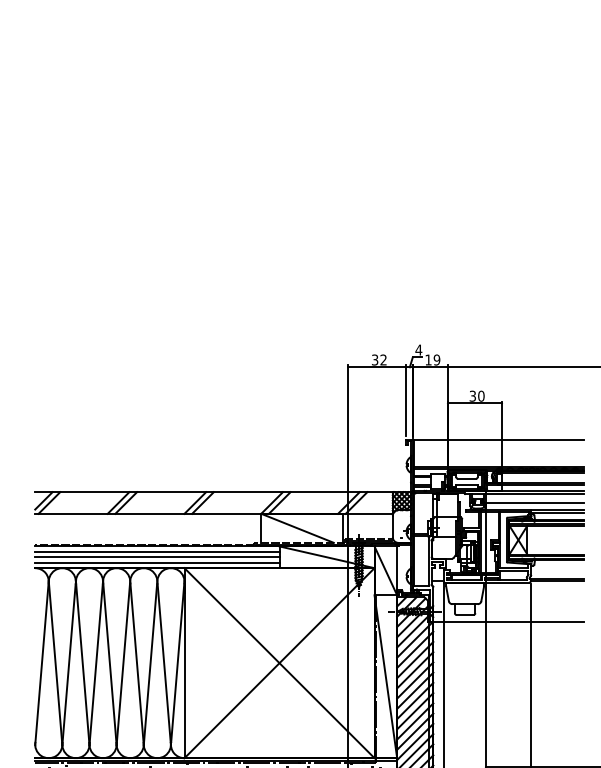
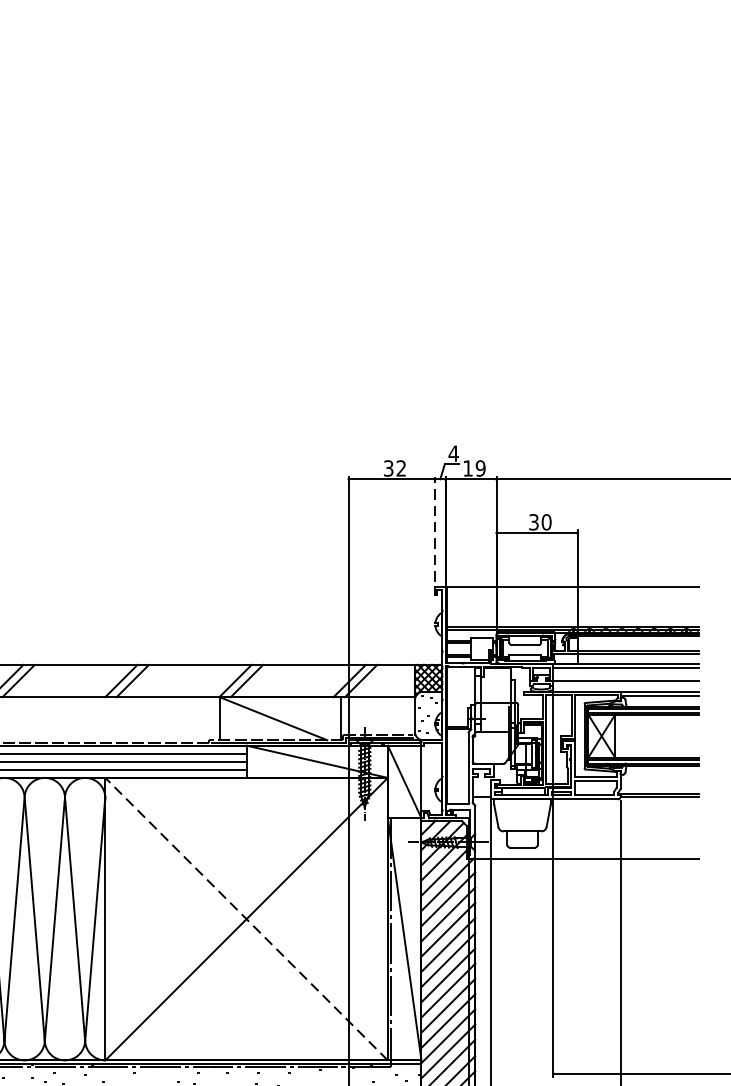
line: (406, 400) -> (435, 528), solid -> dashed
line: (279, 662) -> (246, 918), solid -> dashed

